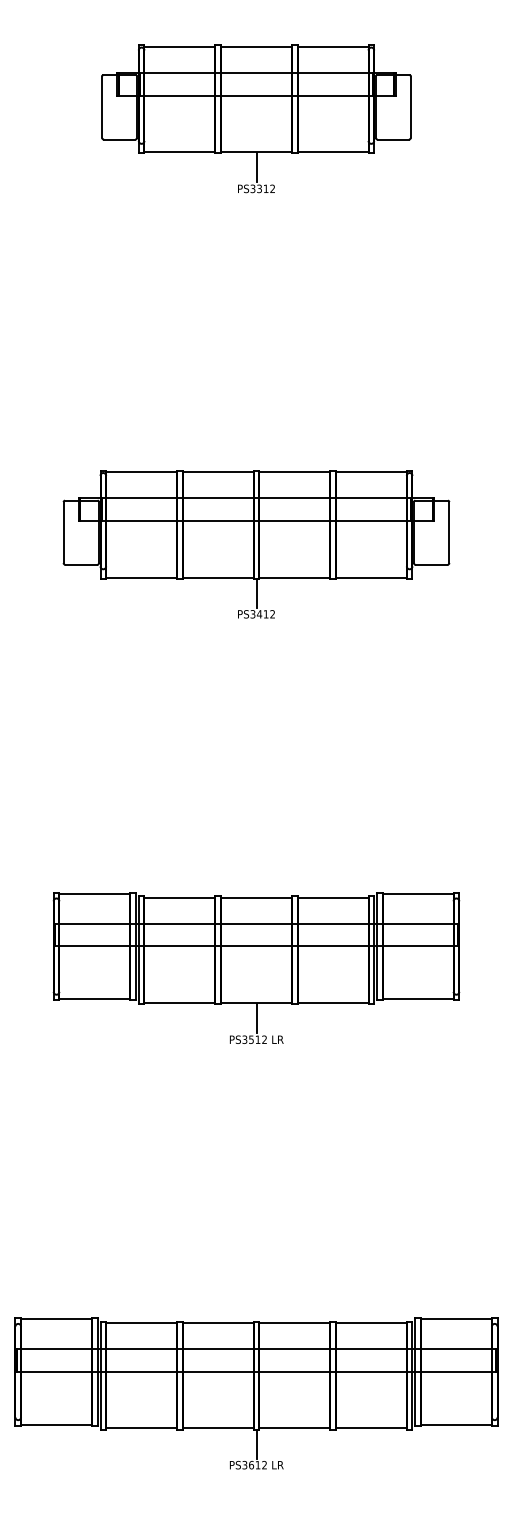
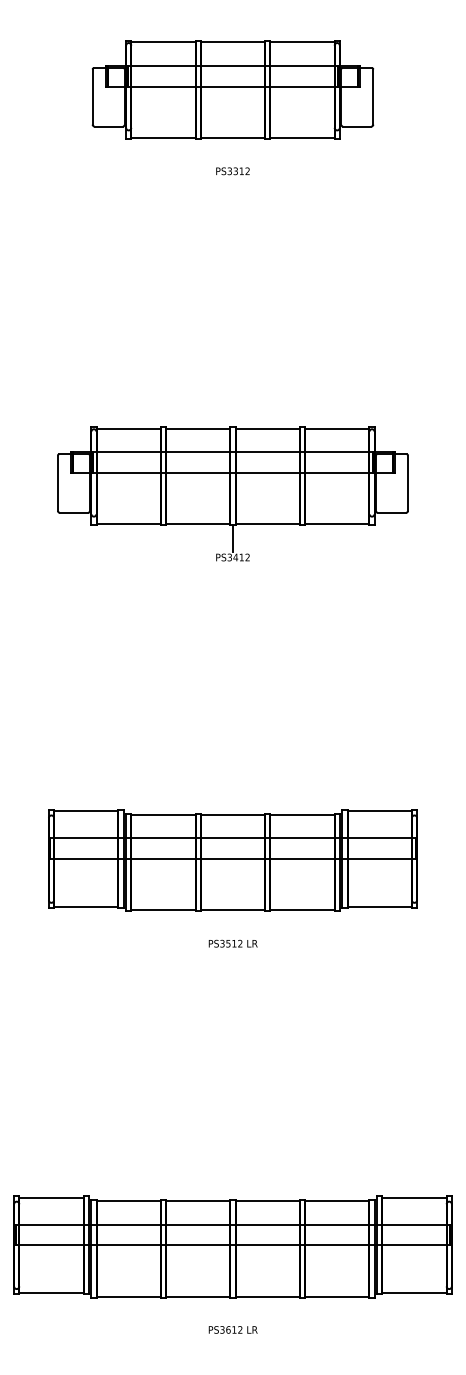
line: (256, 167) -> (233, 151), removed
line: (256, 1018) -> (233, 924), removed
line: (256, 1443) -> (233, 1310), removed

